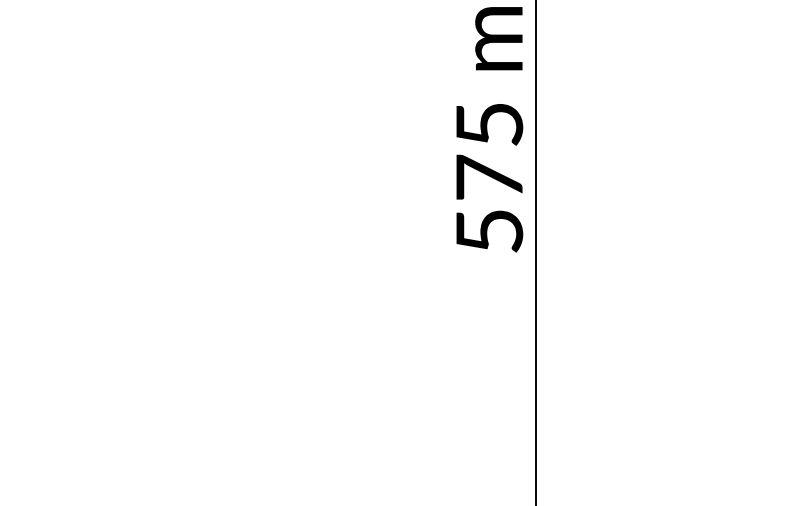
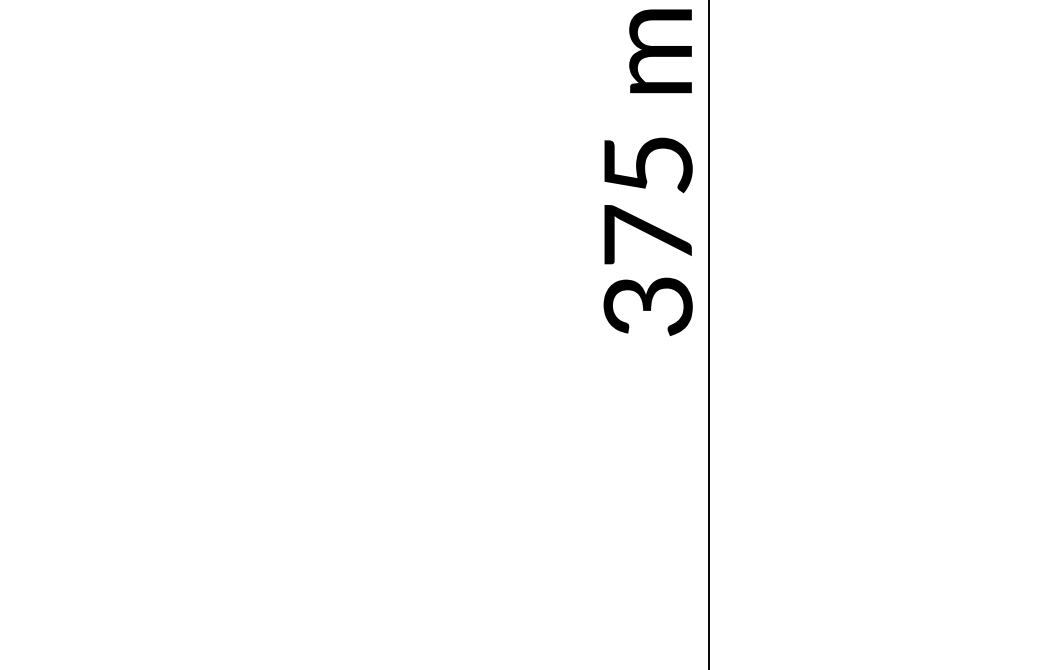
text: (489, 231) -> (648, 306), 575 -> 375

